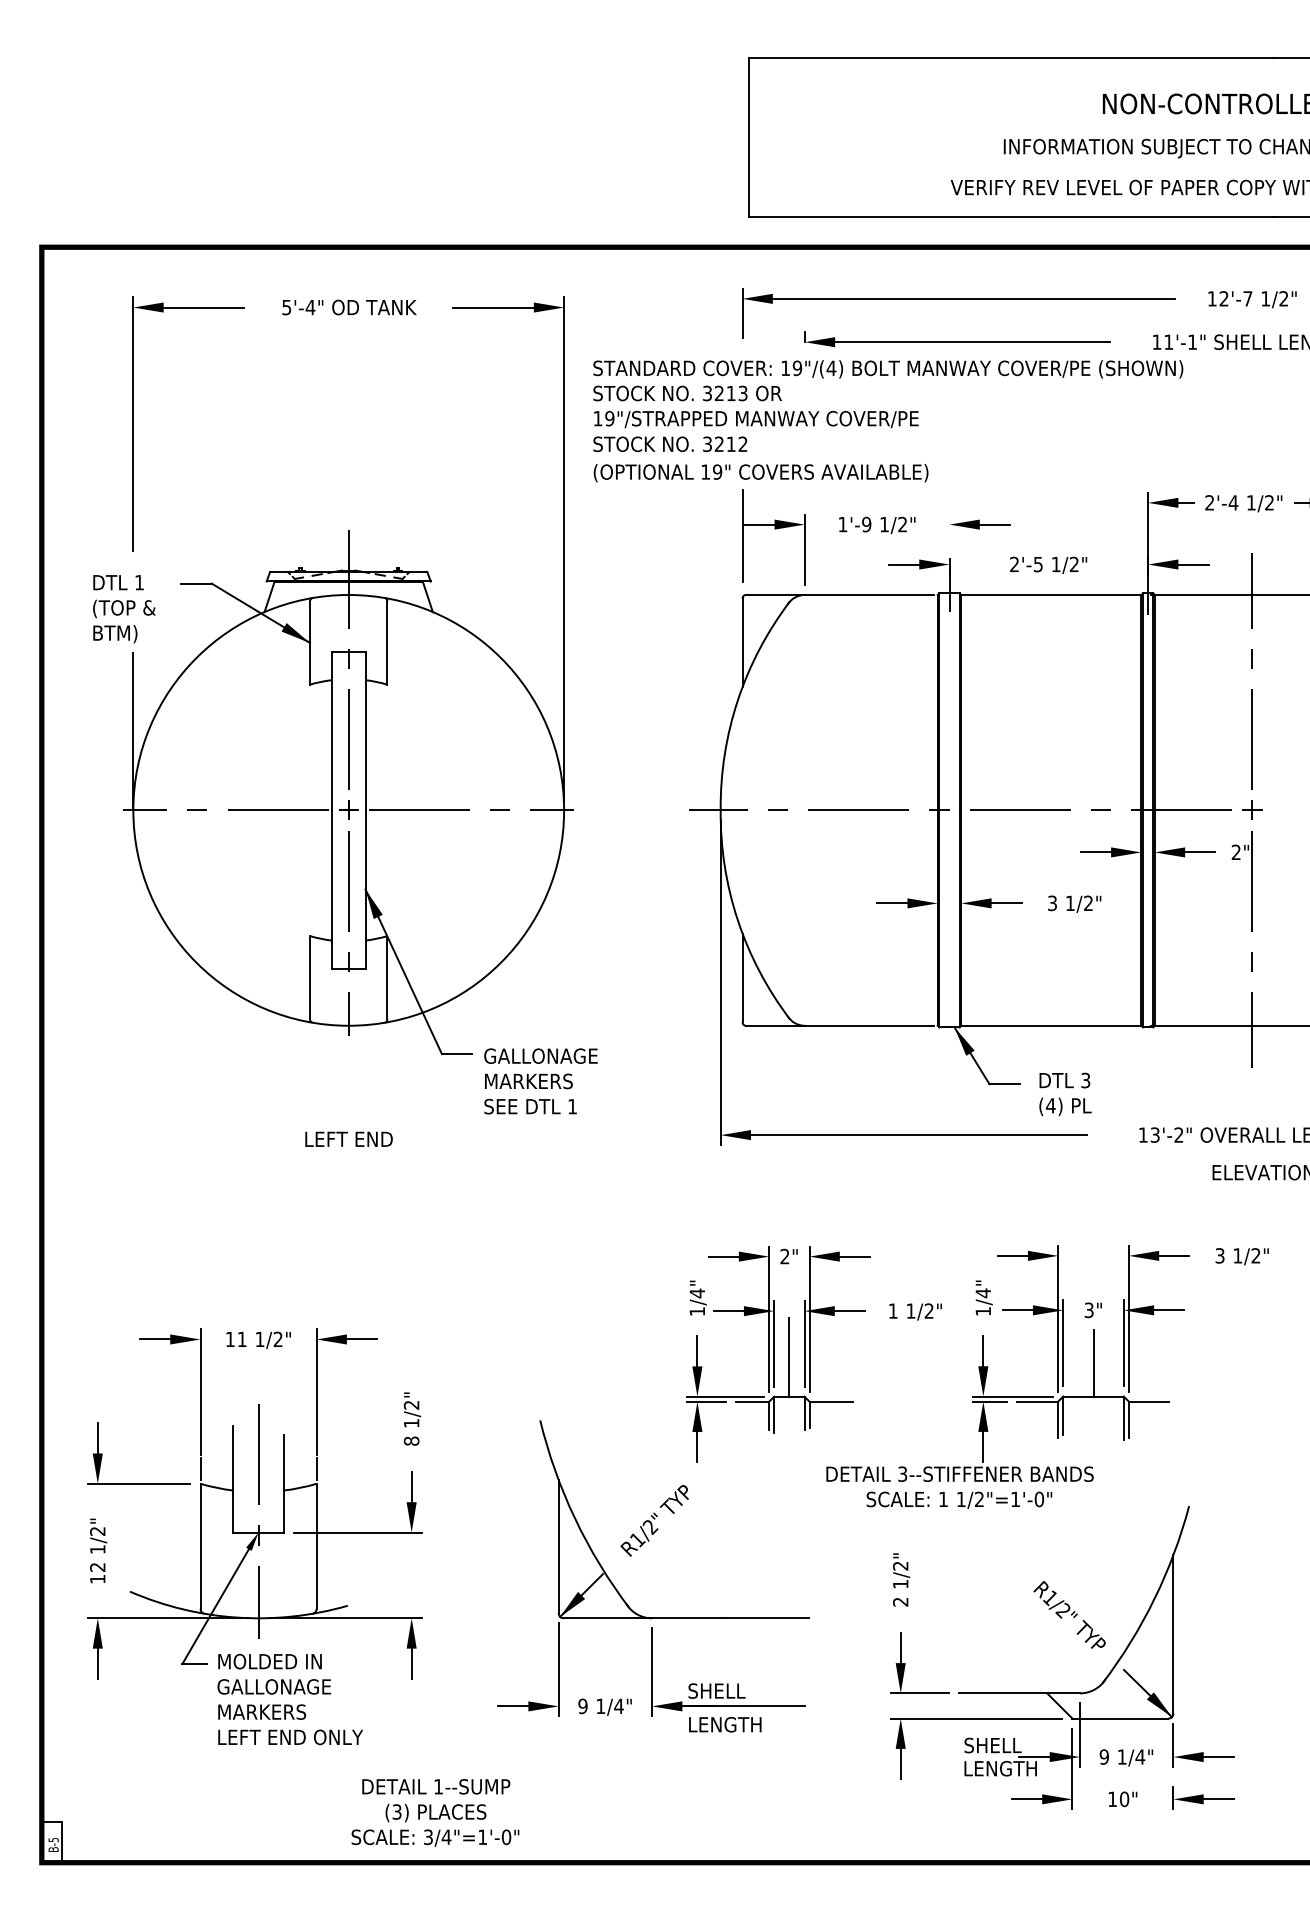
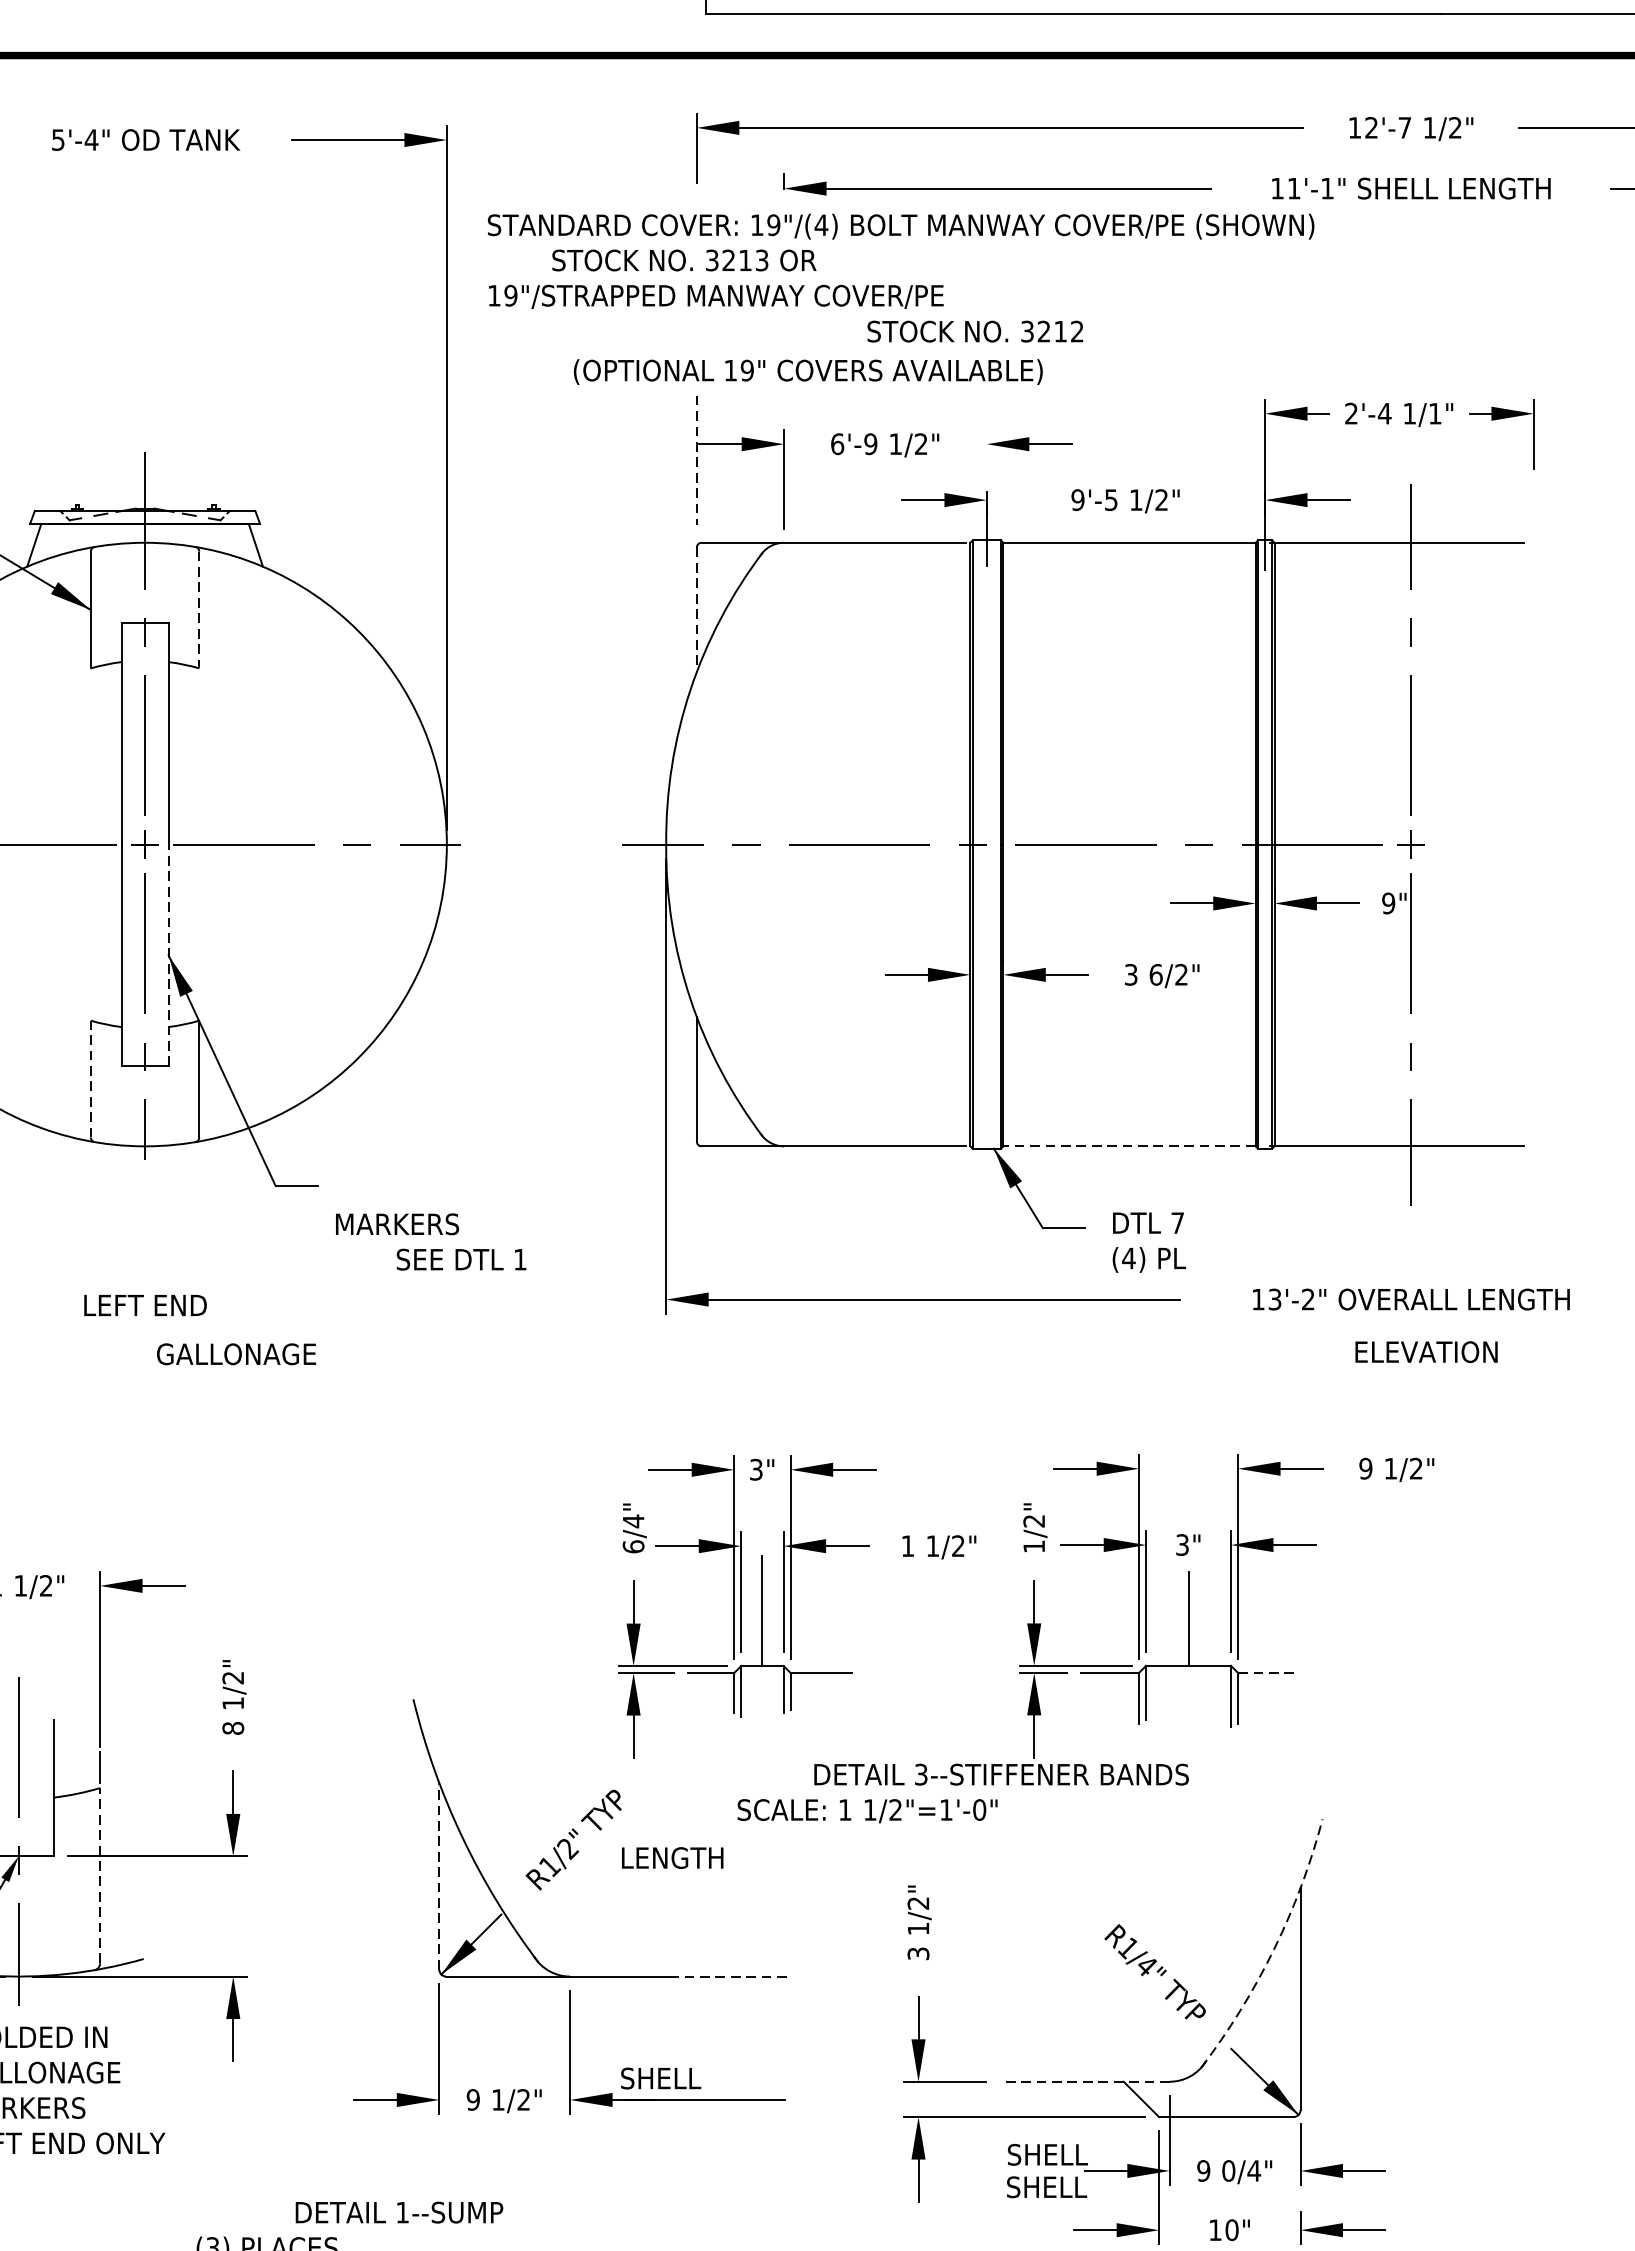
text: (687, 393) -> (684, 260), moved
text: (670, 444) -> (975, 331), moved
text: (760, 473) -> (807, 372), moved
text: (1269, 502) -> (1435, 413), 1/2" -> 1/1"
text: (842, 524) -> (836, 444), 1'-9 -> 6'-9
line: (742, 536) -> (696, 460), solid -> dashed
text: (1014, 564) -> (1077, 500), 2'-5 -> 9'-5
line: (387, 643) -> (199, 610), solid -> dashed
line: (742, 643) -> (696, 610), solid -> dashed
text: (1235, 852) -> (1387, 903), 2" -> 9"
line: (365, 888) -> (168, 954), solid -> dashed
text: (1070, 903) -> (1156, 975), 1/2" -> 6/2"
line: (310, 977) -> (91, 1078), solid -> dashed
line: (1050, 1025) -> (1128, 1145), solid -> dashed
text: (540, 1055) -> (235, 1353), moved
text: (1085, 1080) -> (1177, 1223), 3 -> 7
text: (530, 1106) -> (461, 1259), moved
text: (1219, 1255) -> (1365, 1468), 3 -> 9
text: (784, 1256) -> (755, 1469), 2" -> 3"
text: (982, 1293) -> (1033, 1521), 1/4" -> 1/2"
text: (697, 1311) -> (633, 1546), 1/4" -> 6/4"
line: (1149, 1401) -> (1267, 1672), solid -> dashed
text: (959, 1499) -> (867, 1810), moved
line: (316, 1546) -> (99, 1875), solid -> dashed
line: (558, 1546) -> (438, 1875), solid -> dashed
arc: (1154, 1599) -> (1274, 1950), solid -> dashed
text: (900, 1601) -> (918, 1953), 2 -> 3
text: (1062, 1610) -> (1145, 1965), R1/2" -> R1/4"
line: (766, 1618) -> (730, 1976), solid -> dashed
line: (1019, 1693) -> (1084, 2081), solid -> dashed
text: (618, 1705) -> (523, 2098), 1/4" -> 1/2"
text: (725, 1724) -> (672, 1857), moved
text: (1121, 1756) -> (1227, 2170), 1/4" -> 0/4"
text: (1000, 1768) -> (1058, 2186), LENGTH -> SHELL
text: (436, 1786) -> (399, 2212), moved

